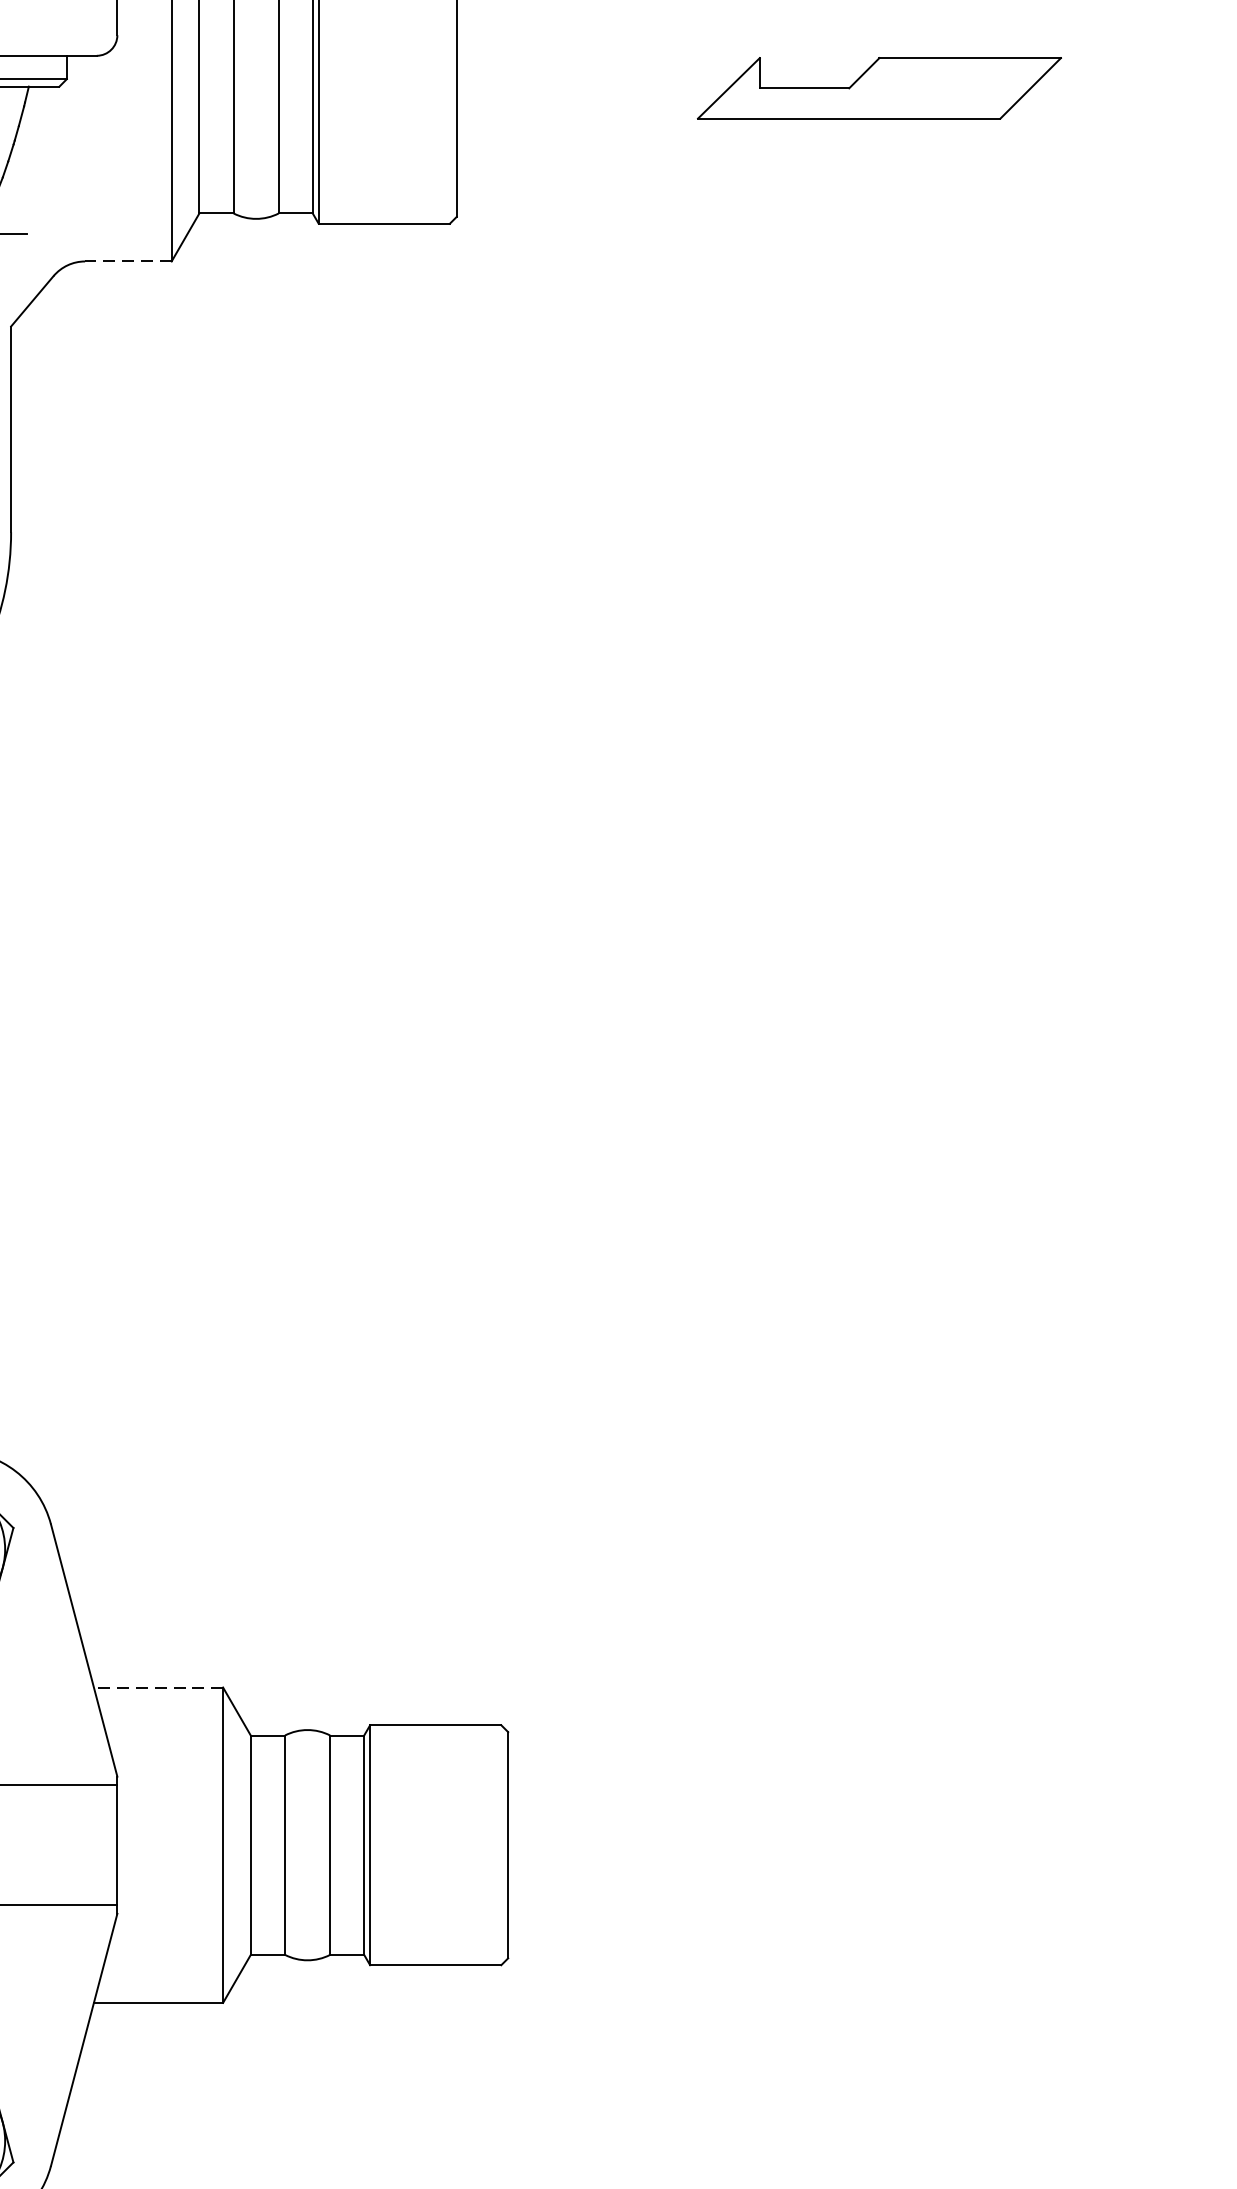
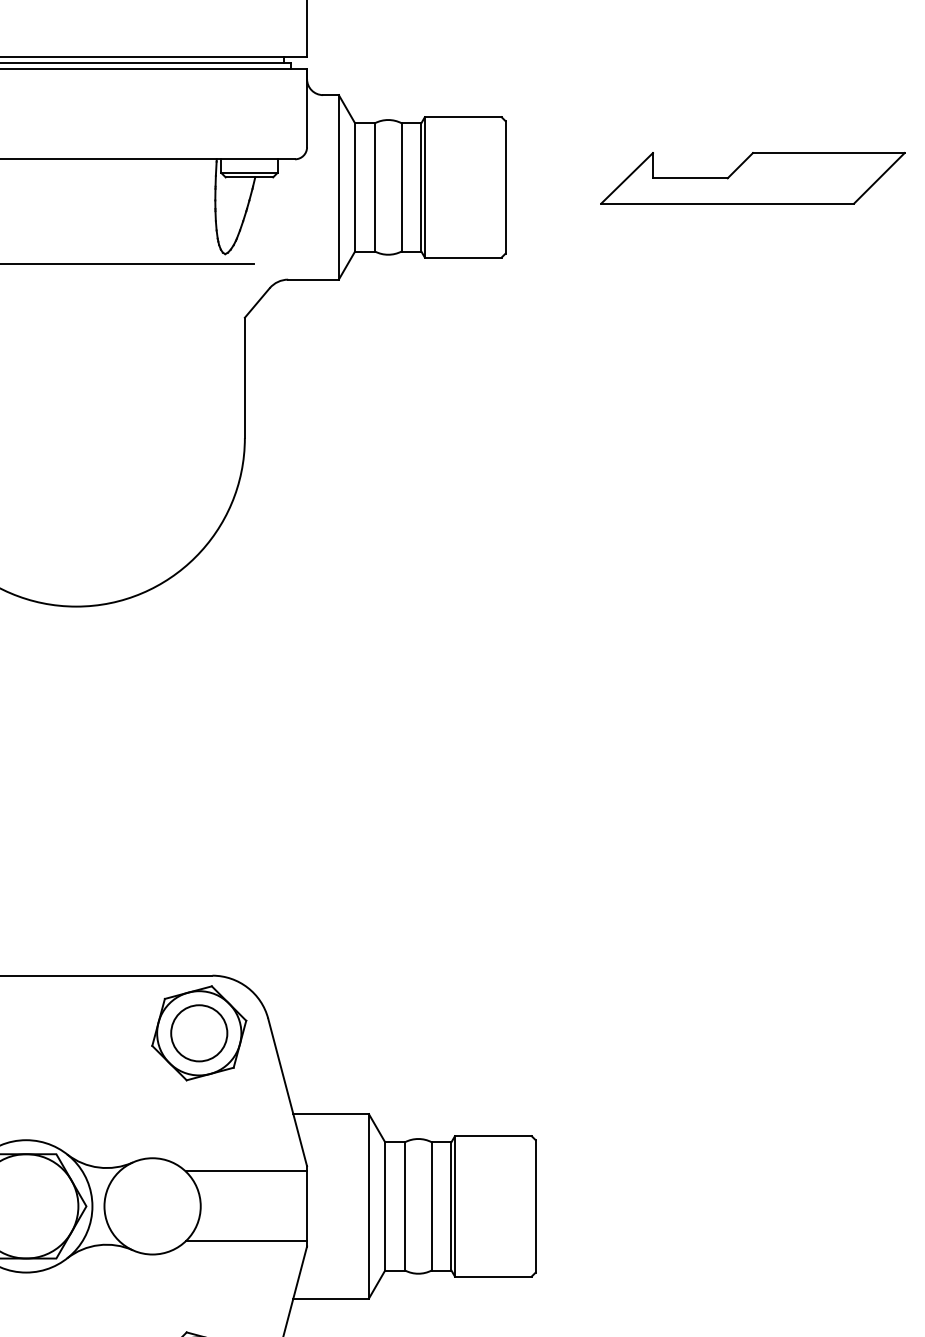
part: (878, 88) -> (752, 178), size x1.43
line: (128, 261) -> (313, 279), dashed -> solid
line: (159, 1688) -> (331, 1114), dashed -> solid

